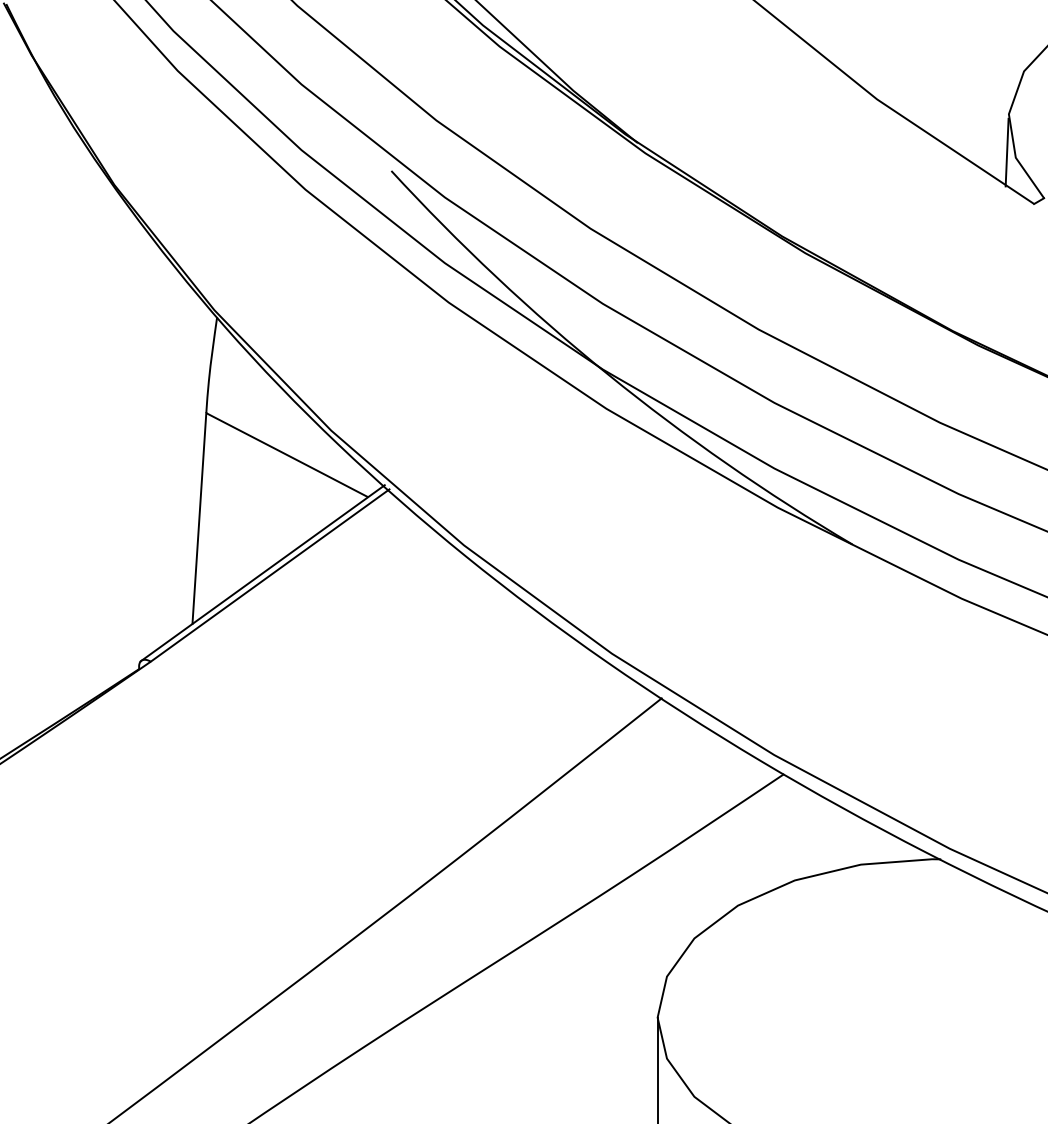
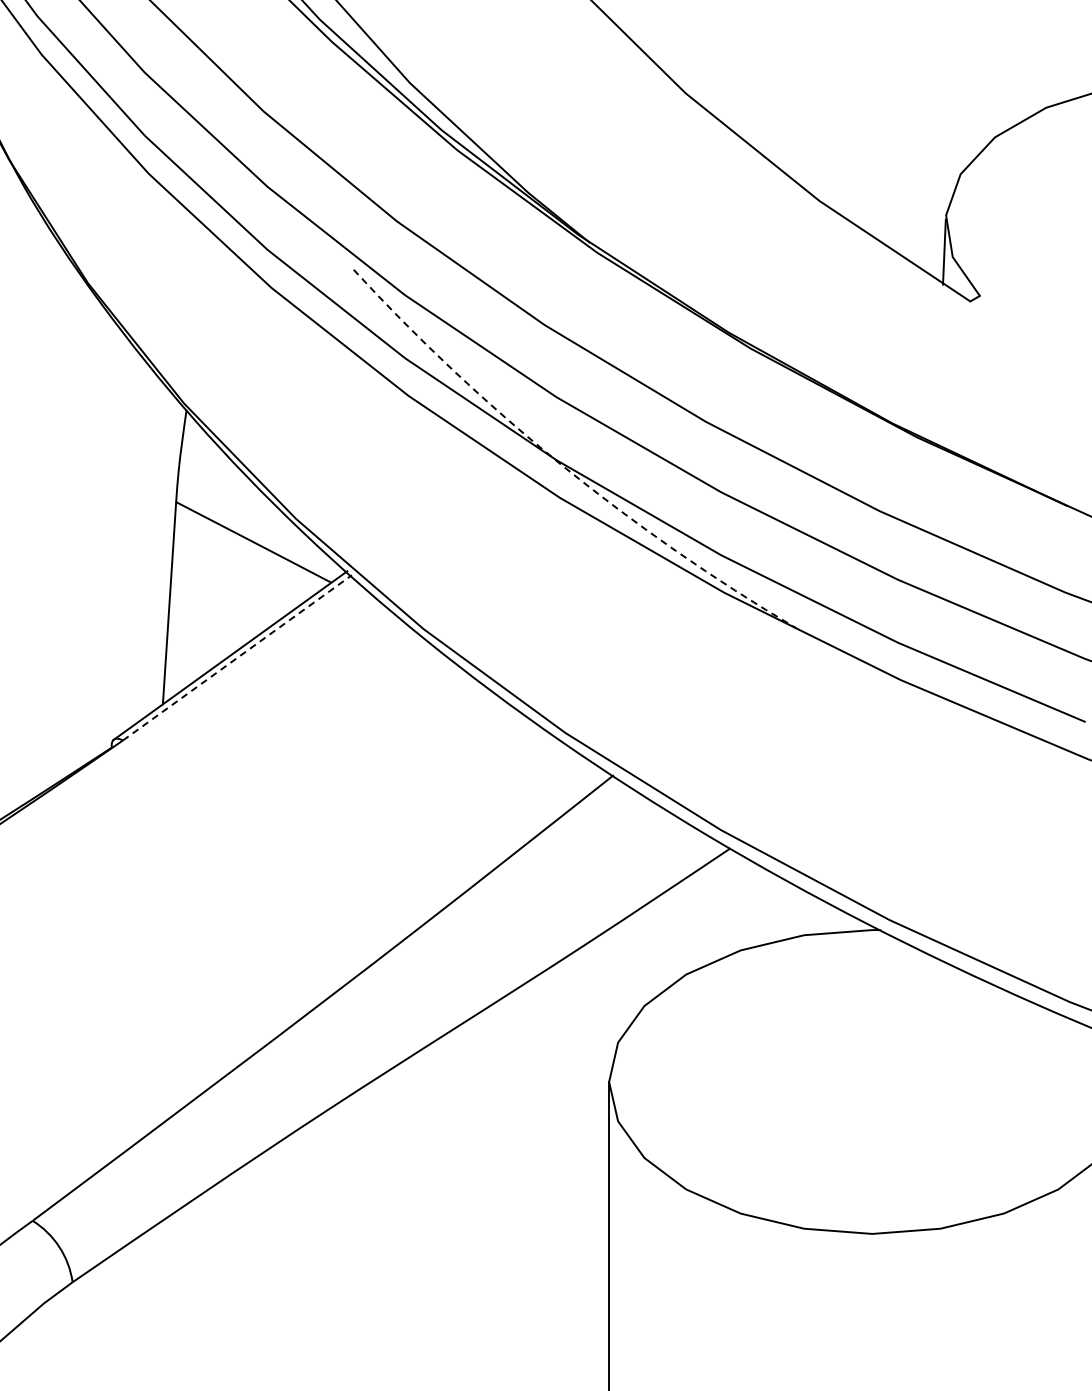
arc: (607, 374) -> (561, 465), solid -> dashed
line: (270, 575) -> (237, 657), solid -> dashed

